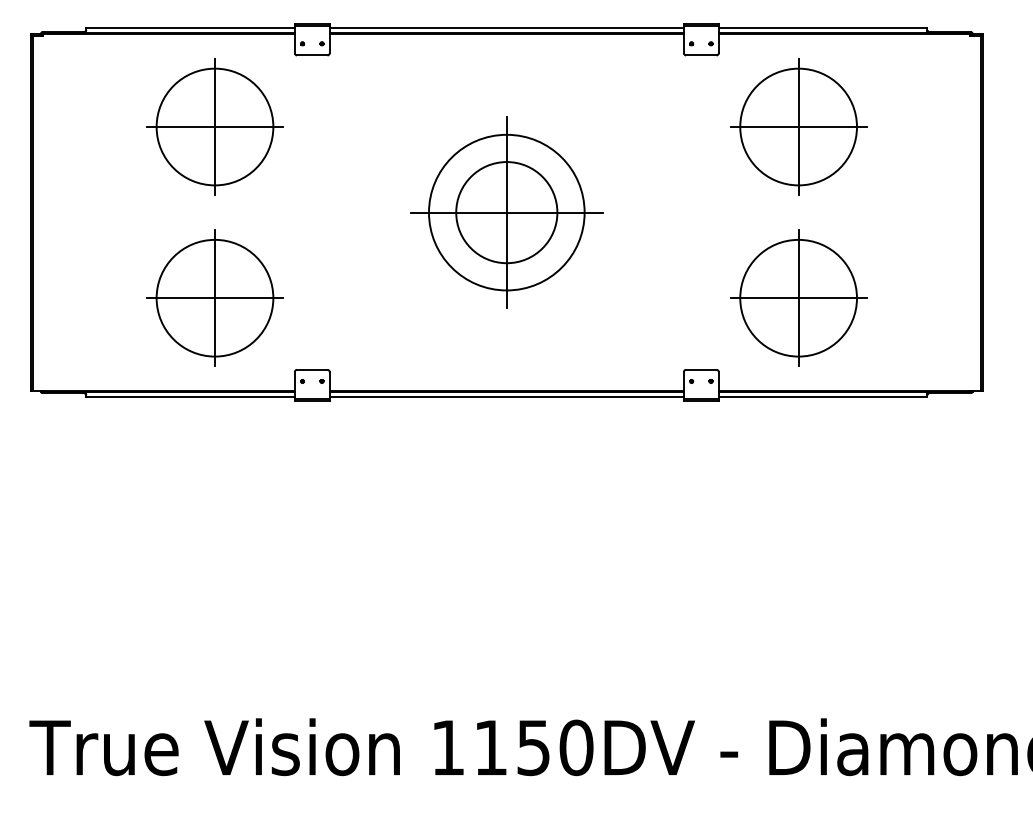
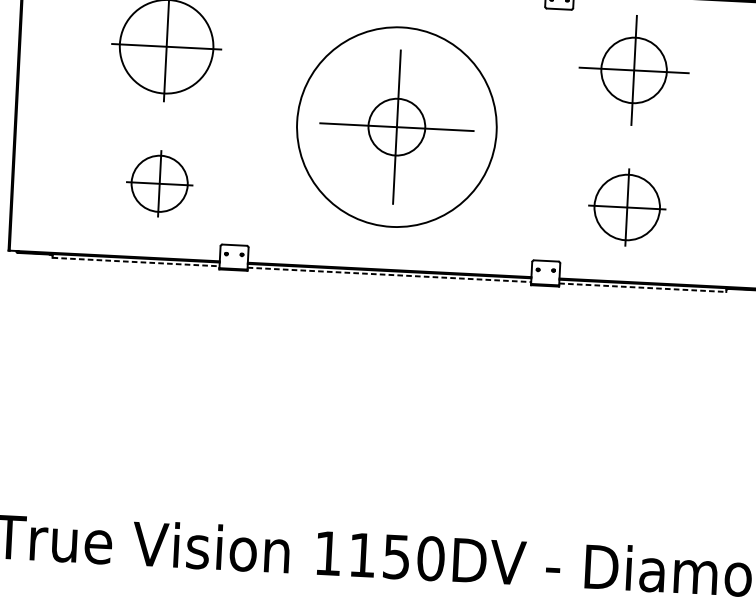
circle: (798, 126) -> (634, 70), size x0.7
circle: (506, 212) -> (396, 127), size x0.7
circle: (506, 212) -> (396, 127), size x1.6
part: (214, 297) -> (159, 183), size x0.6
part: (798, 297) -> (627, 206), size x0.7
line: (190, 397) -> (136, 262), solid -> dashed
line: (507, 397) -> (389, 275), solid -> dashed
line: (823, 397) -> (643, 288), solid -> dashed

